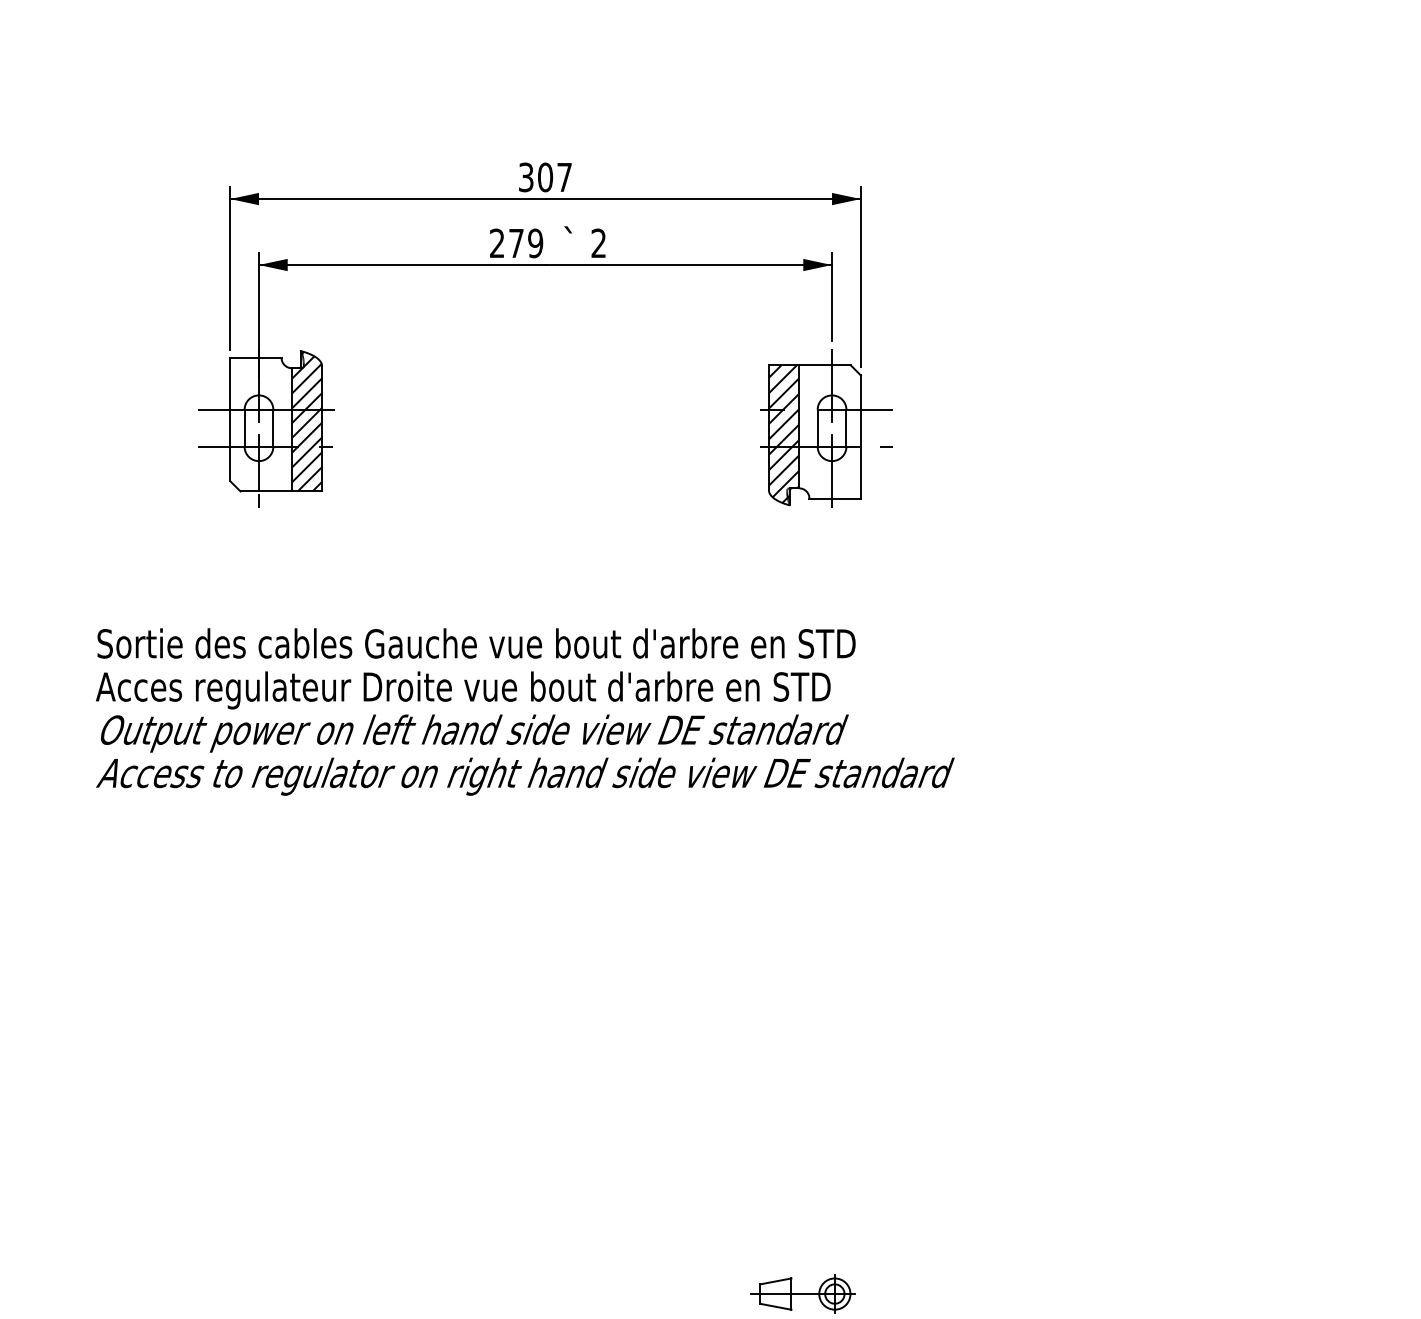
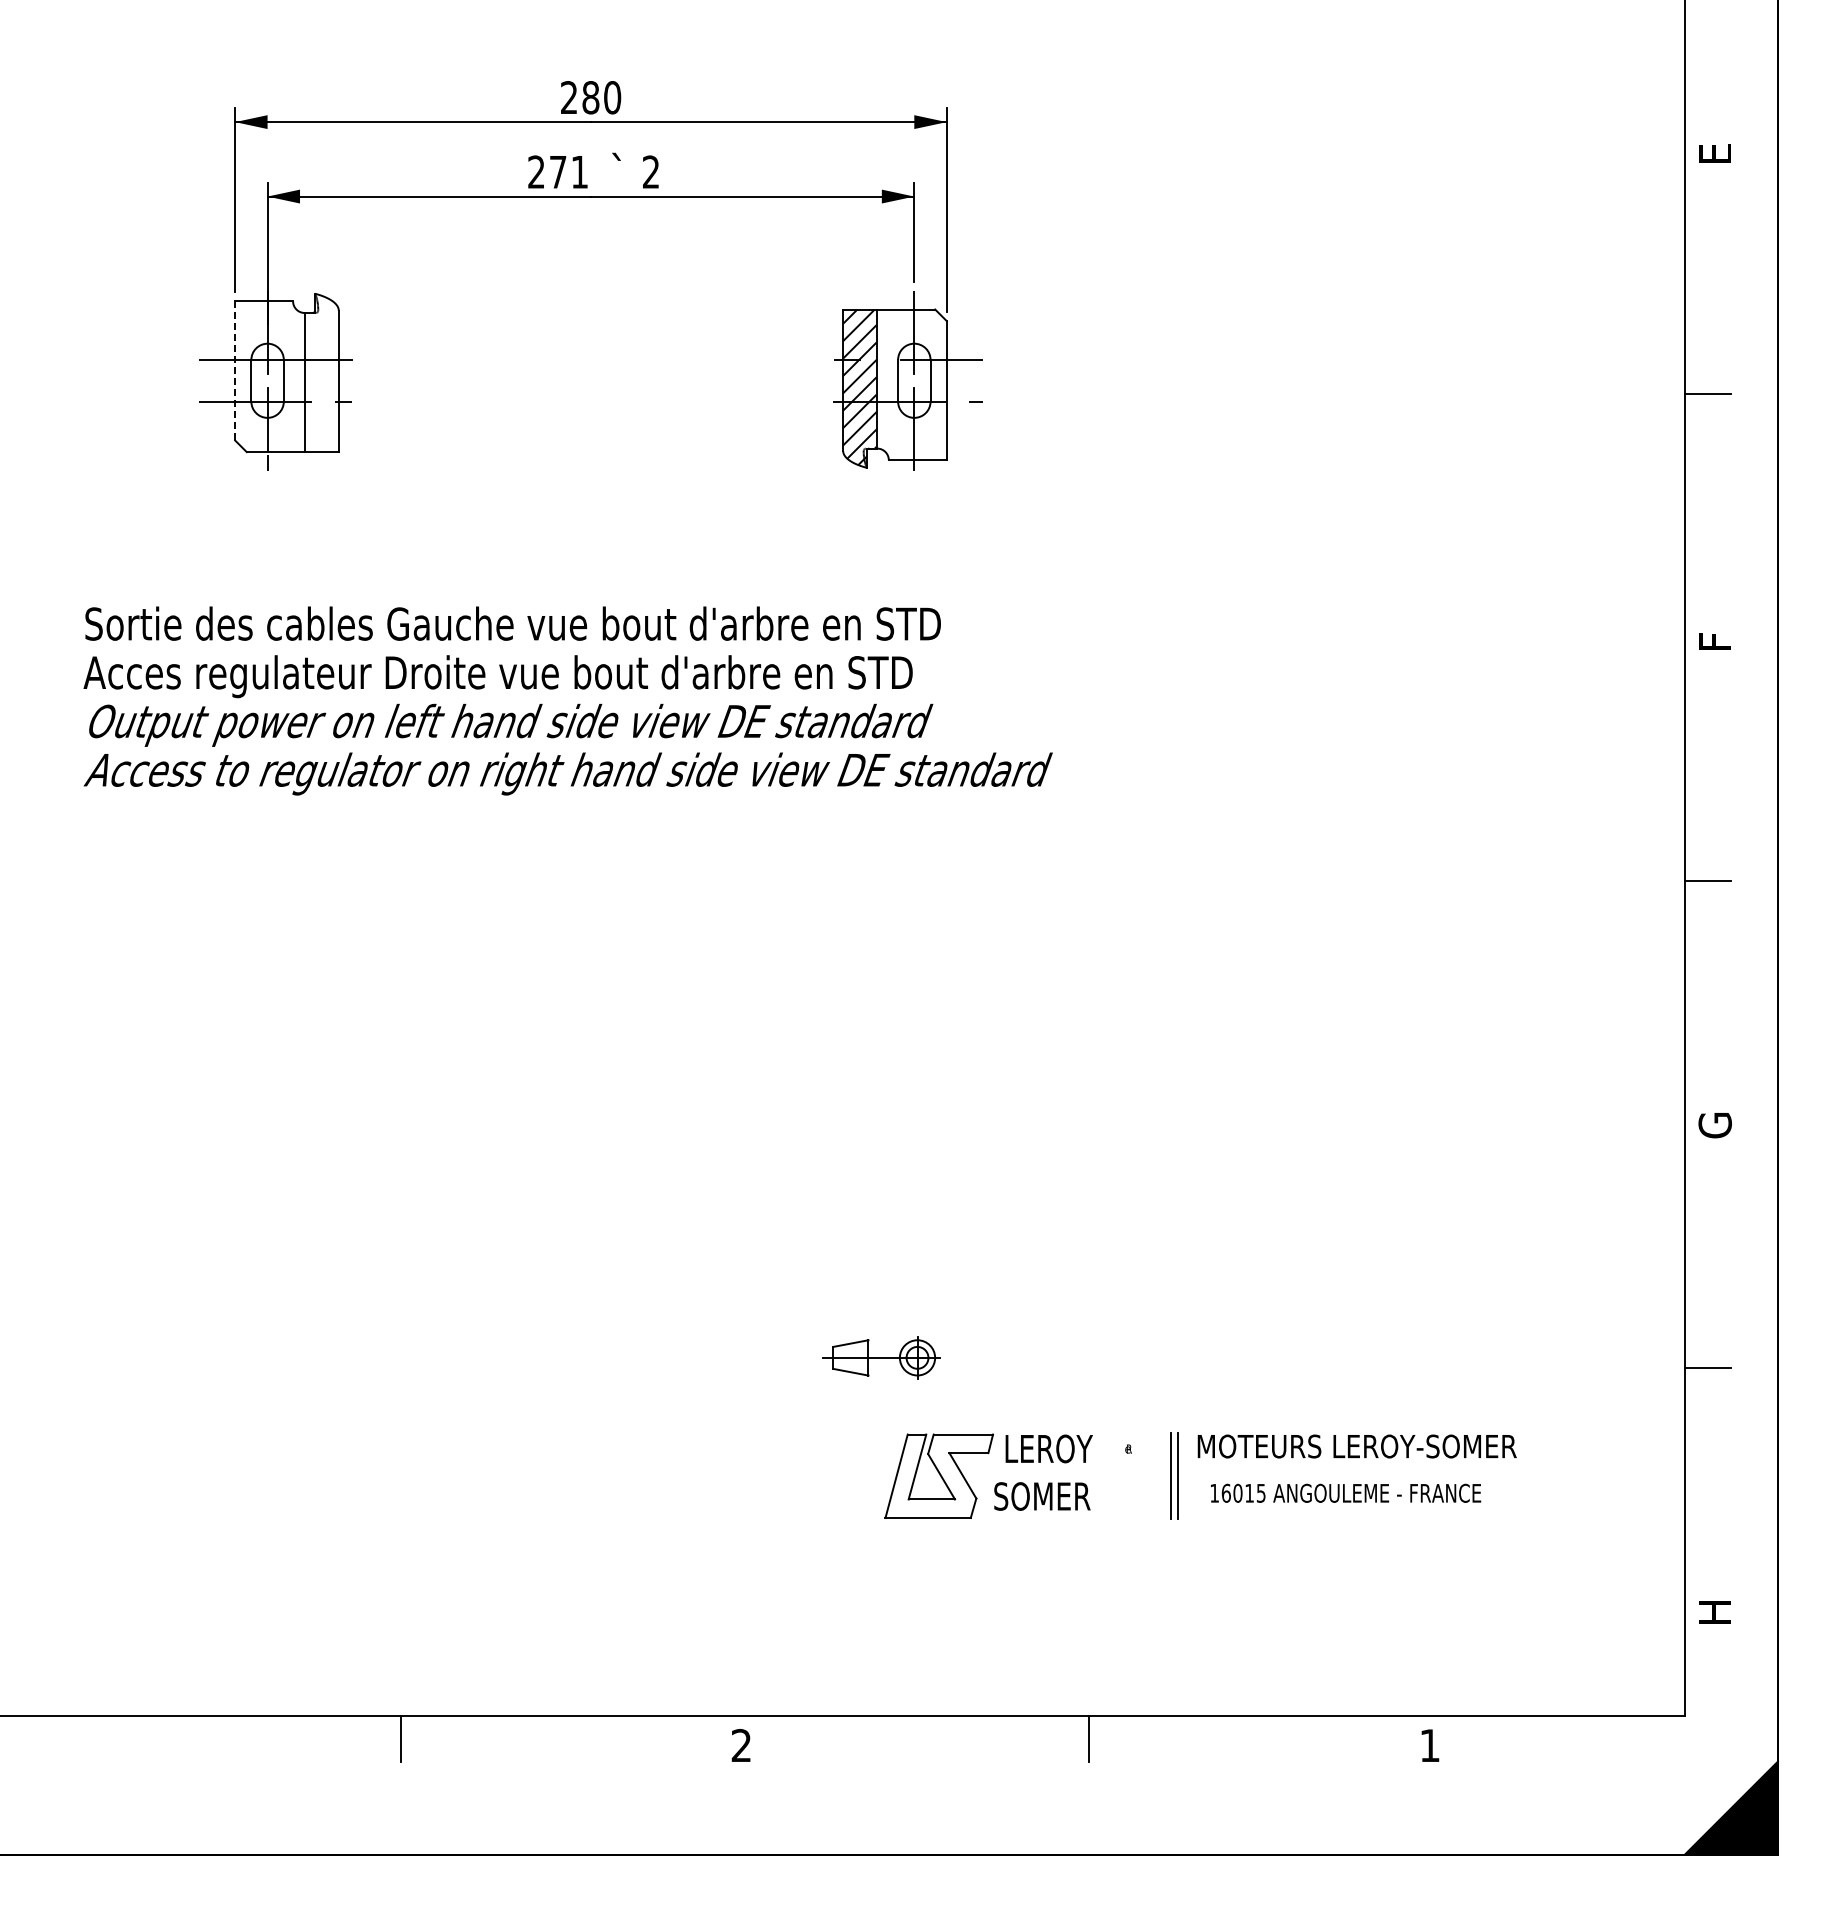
text: (545, 177) -> (591, 97), 307 -> 280
text: (535, 242) -> (579, 171), 279 -> 271
line: (230, 419) -> (235, 370), solid -> dashed
hatch: (306, 421) -> (321, 373), removed

